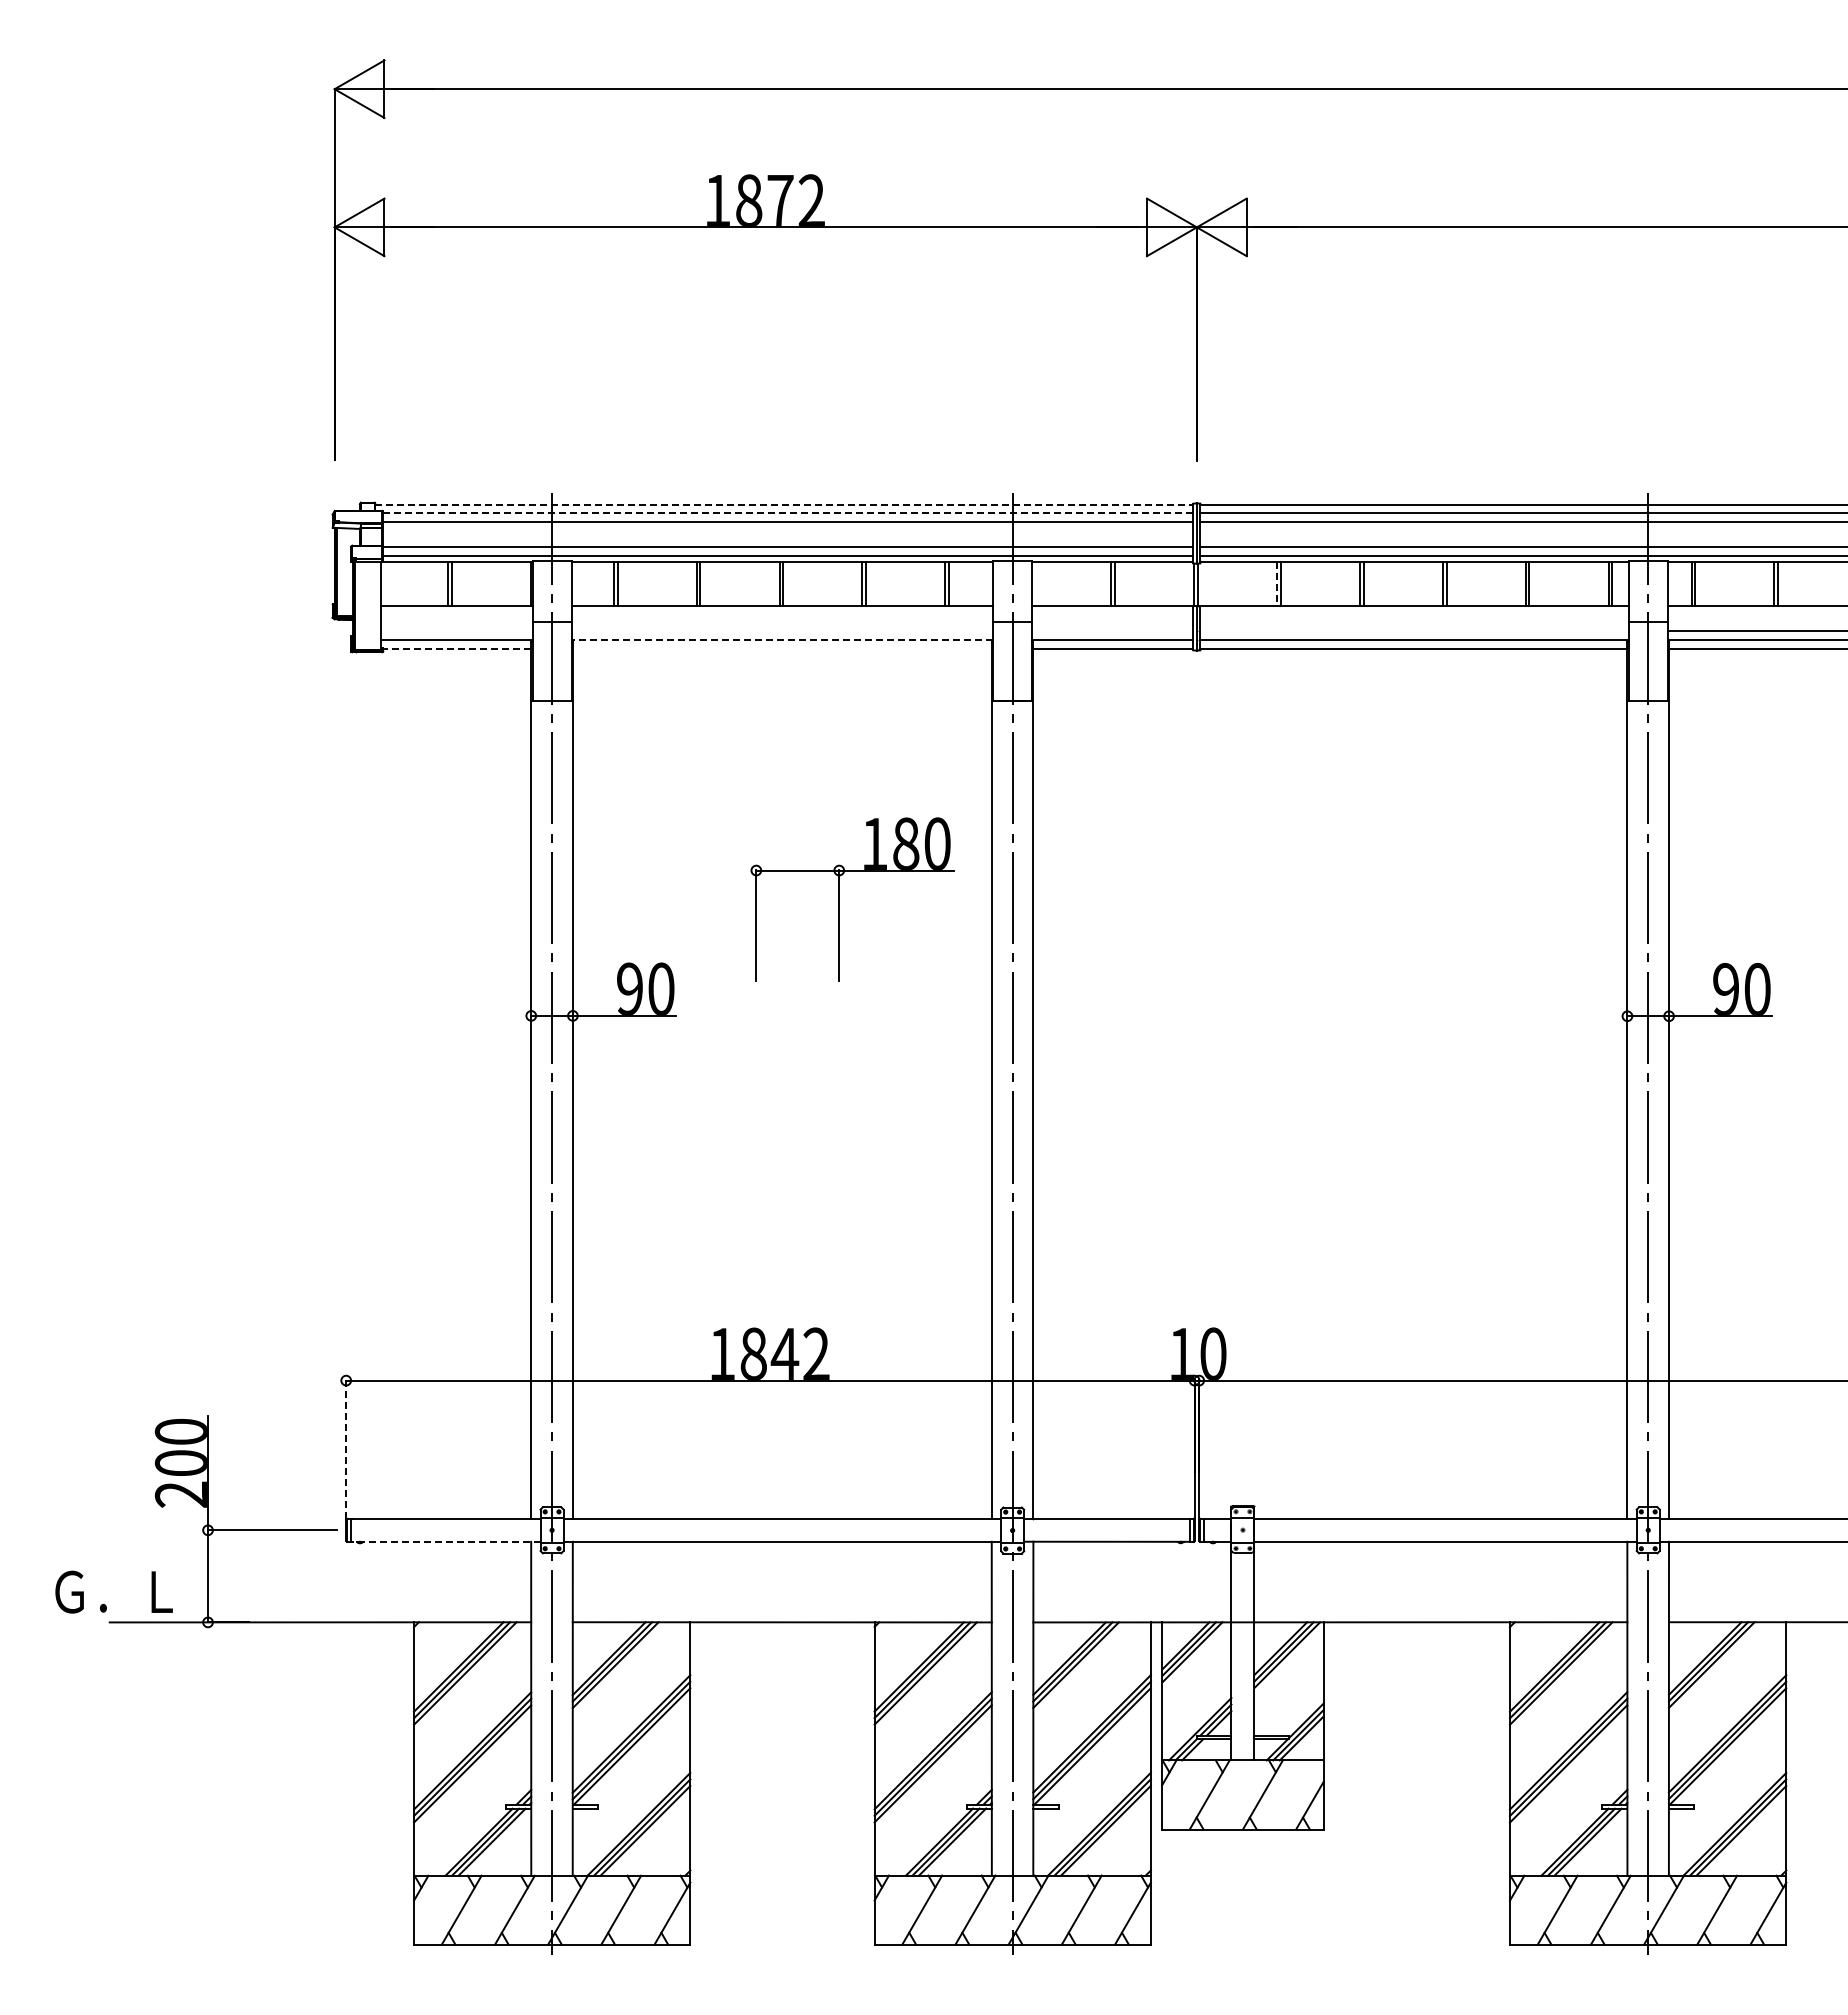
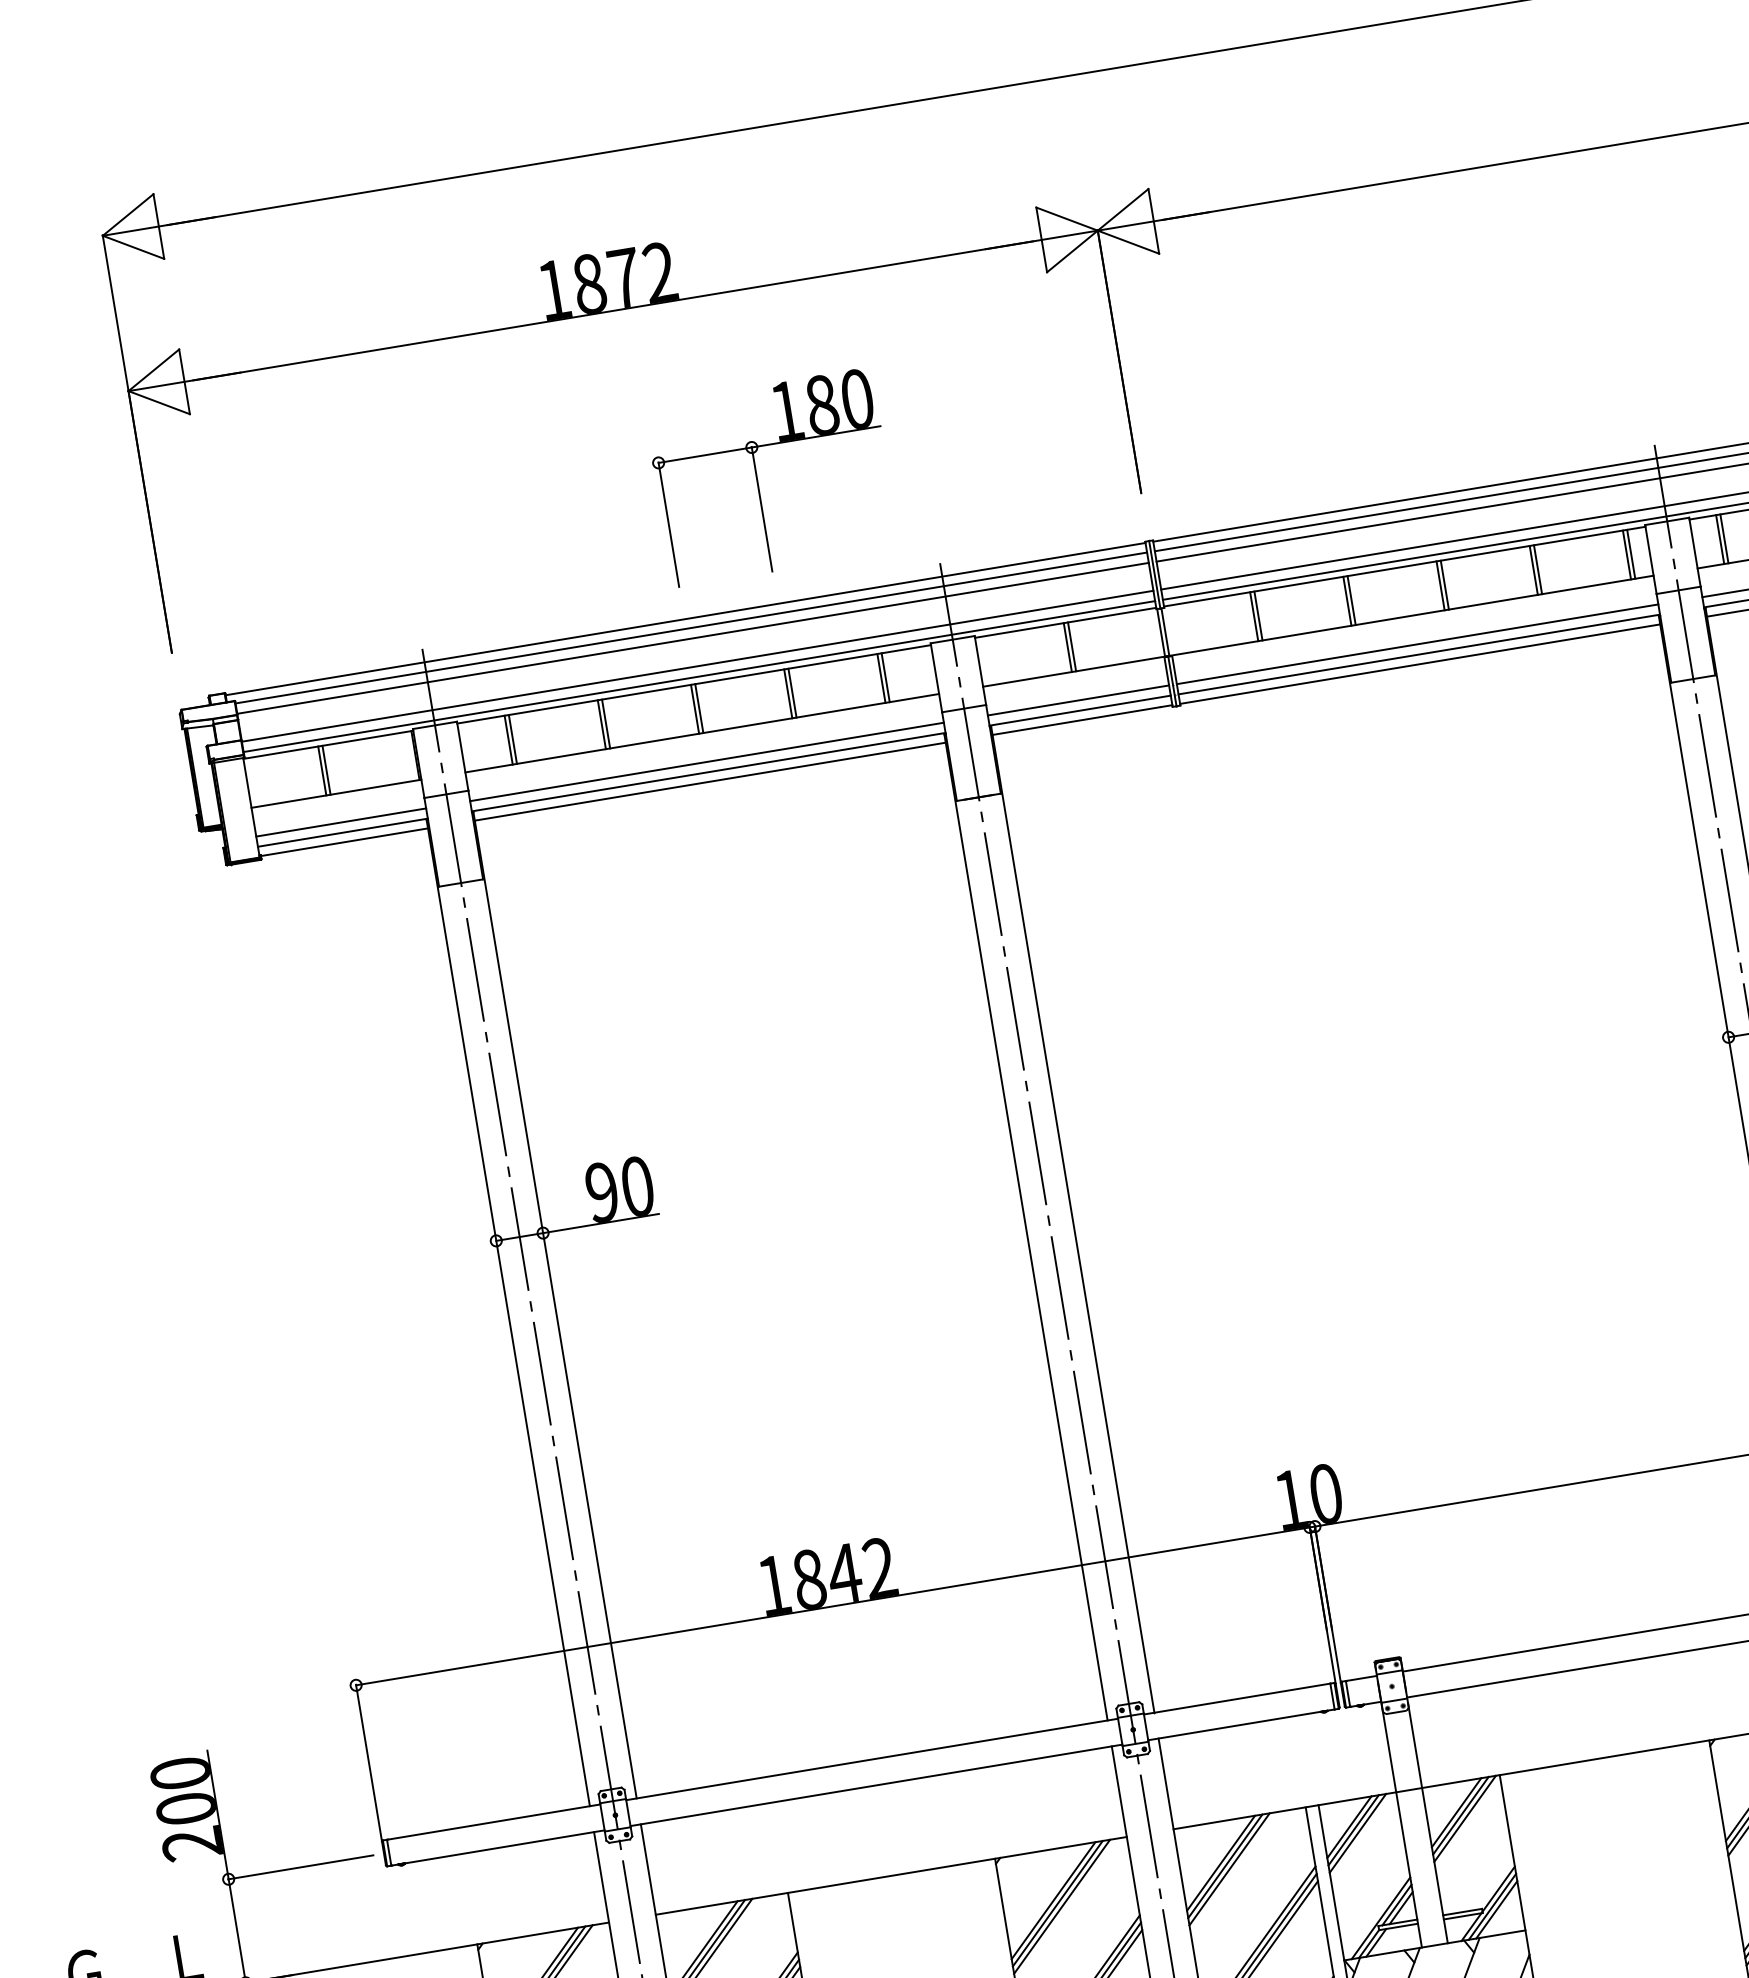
line: (784, 504) -> (685, 618), dashed -> solid
line: (788, 513) -> (691, 628), dashed -> solid
line: (1276, 584) -> (1253, 617), dashed -> solid
line: (456, 631) -> (340, 822), added
line: (782, 631) -> (707, 762), added
line: (1112, 631) -> (1078, 700), added
line: (1414, 631) -> (1417, 644), added
line: (782, 640) -> (708, 772), dashed -> solid
line: (456, 648) -> (343, 841), dashed -> solid
line: (781, 648) -> (709, 781), added
part: (839, 899) -> (757, 479), moved
line: (346, 1449) -> (369, 1762), dashed -> solid
line: (445, 1541) -> (497, 1847), dashed -> solid

